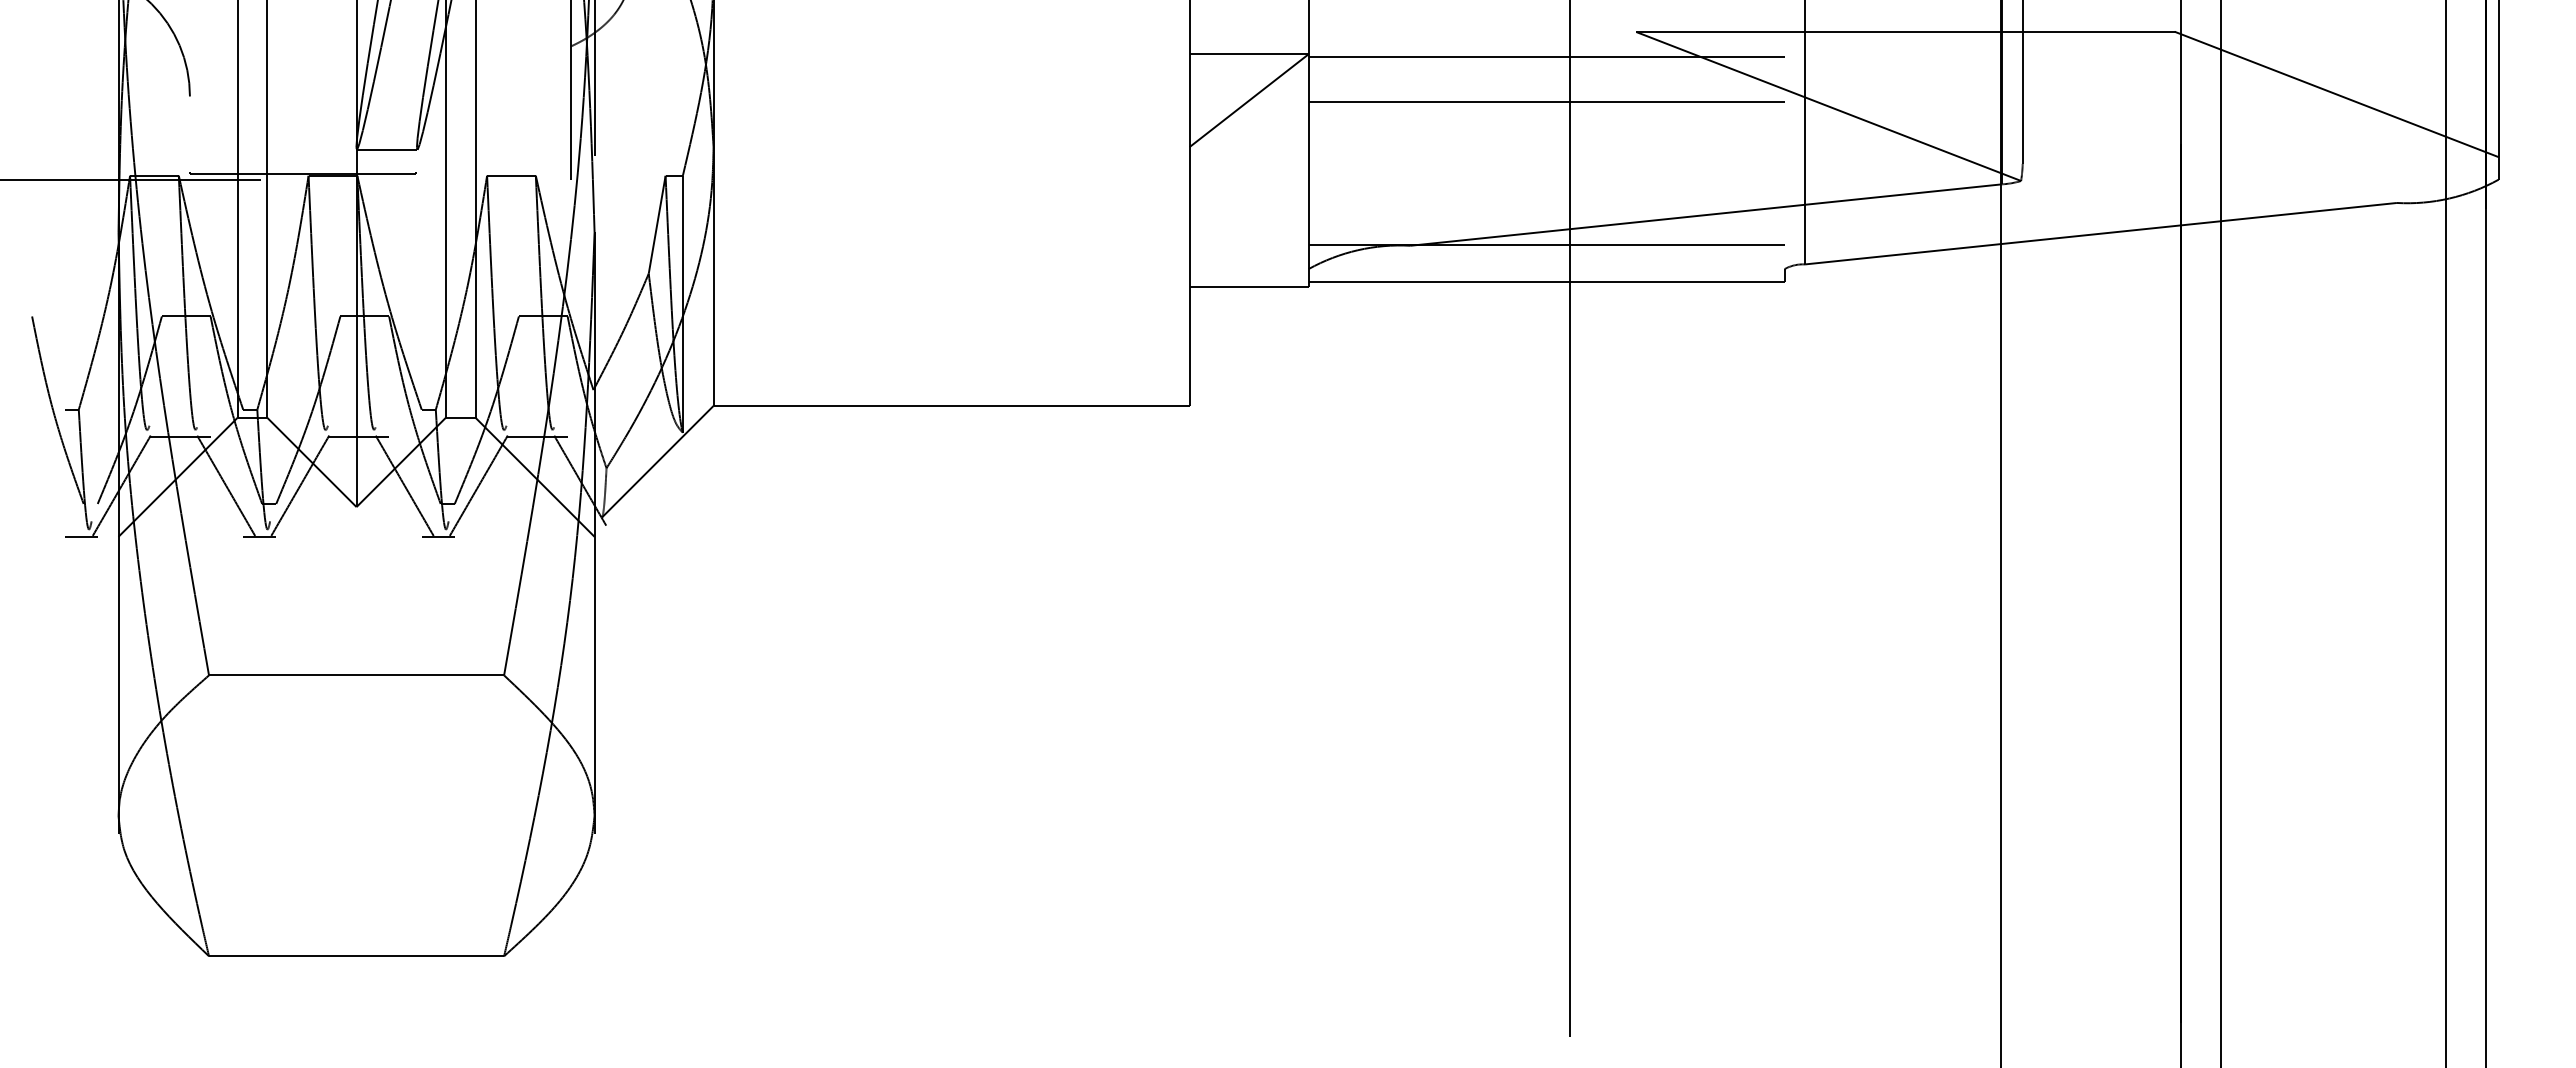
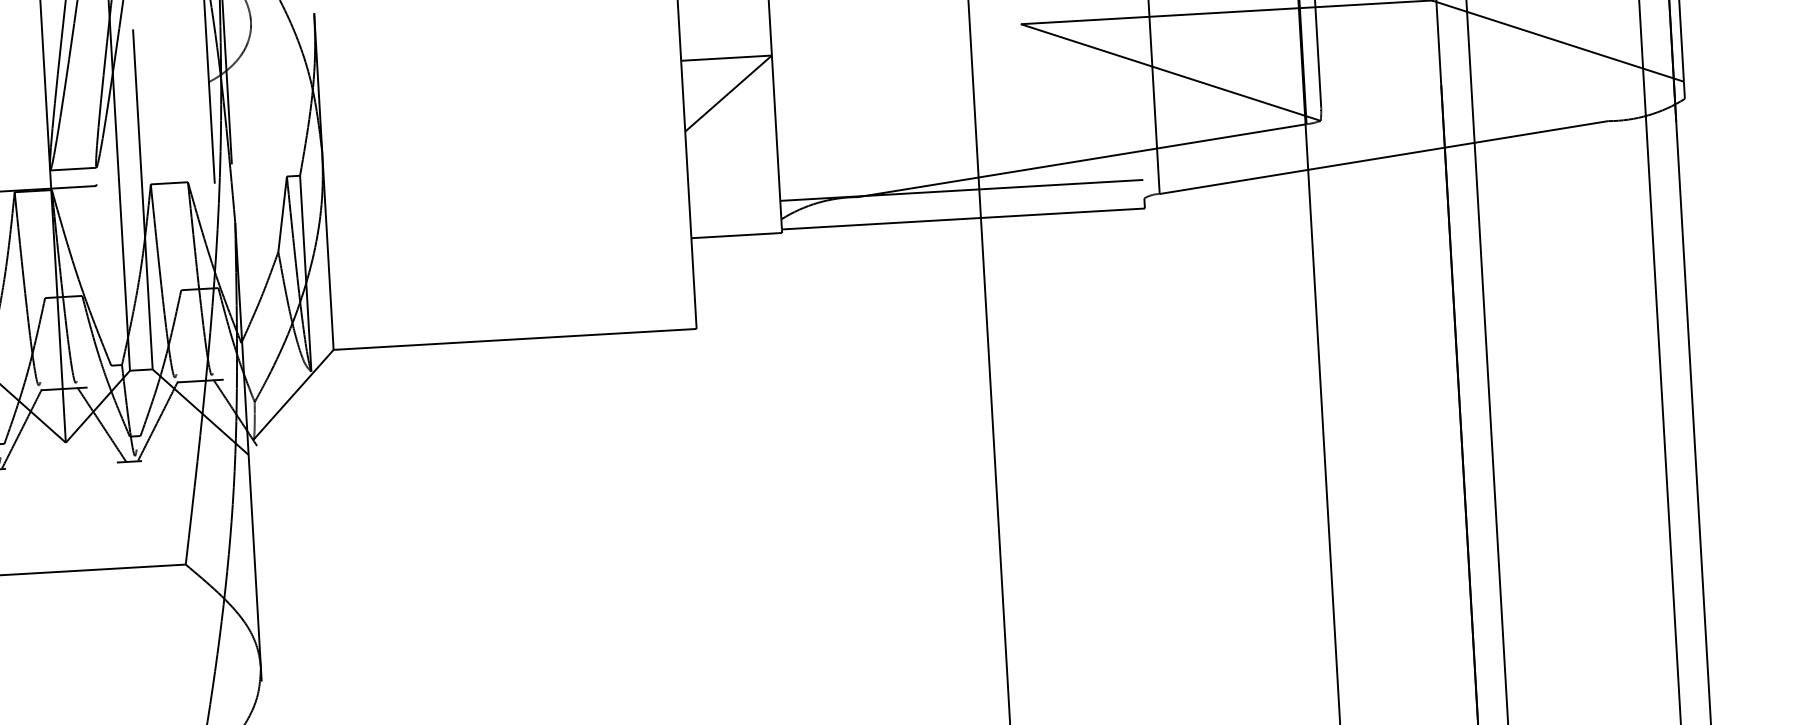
line: (1546, 56) -> (953, 46), removed
line: (1546, 101) -> (955, 81), removed

